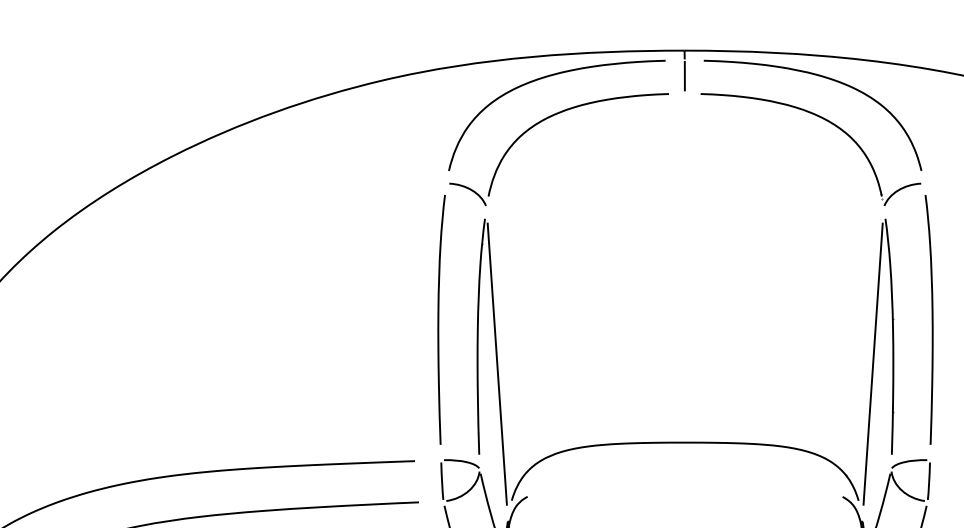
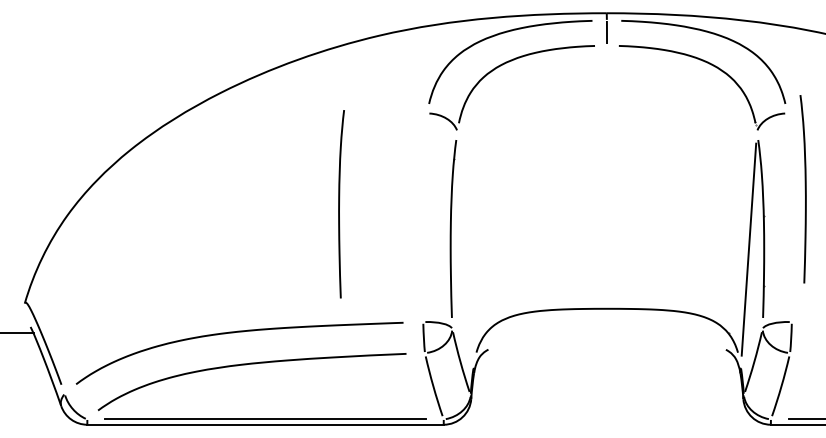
curve: (438, 320) -> (339, 204), moved
curve: (930, 320) -> (804, 189), moved
line: (497, 363) -> (465, 249), removed

